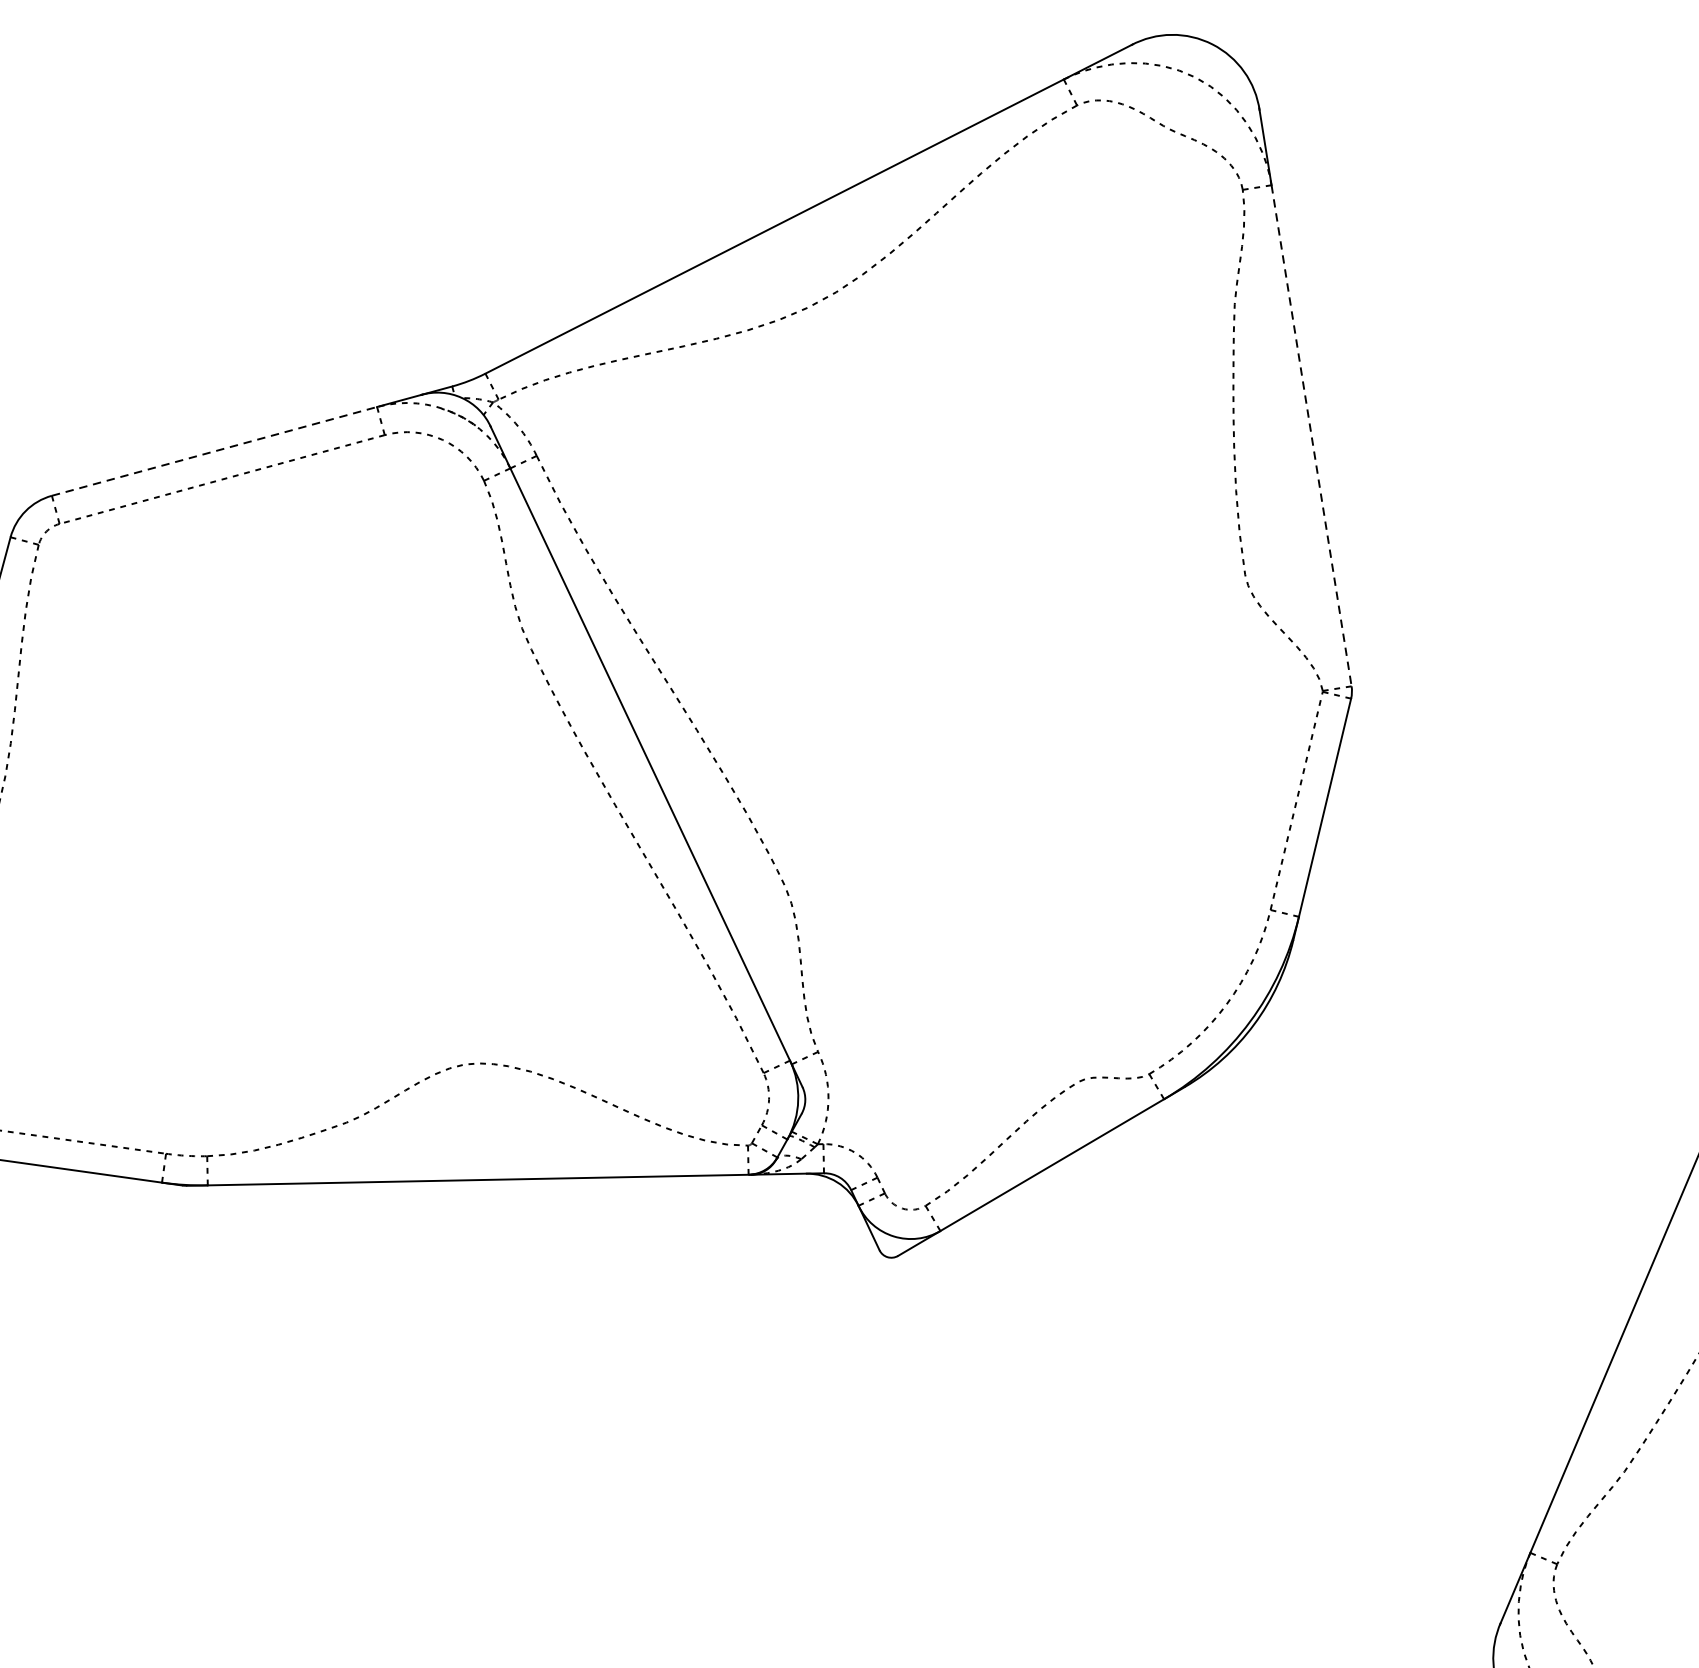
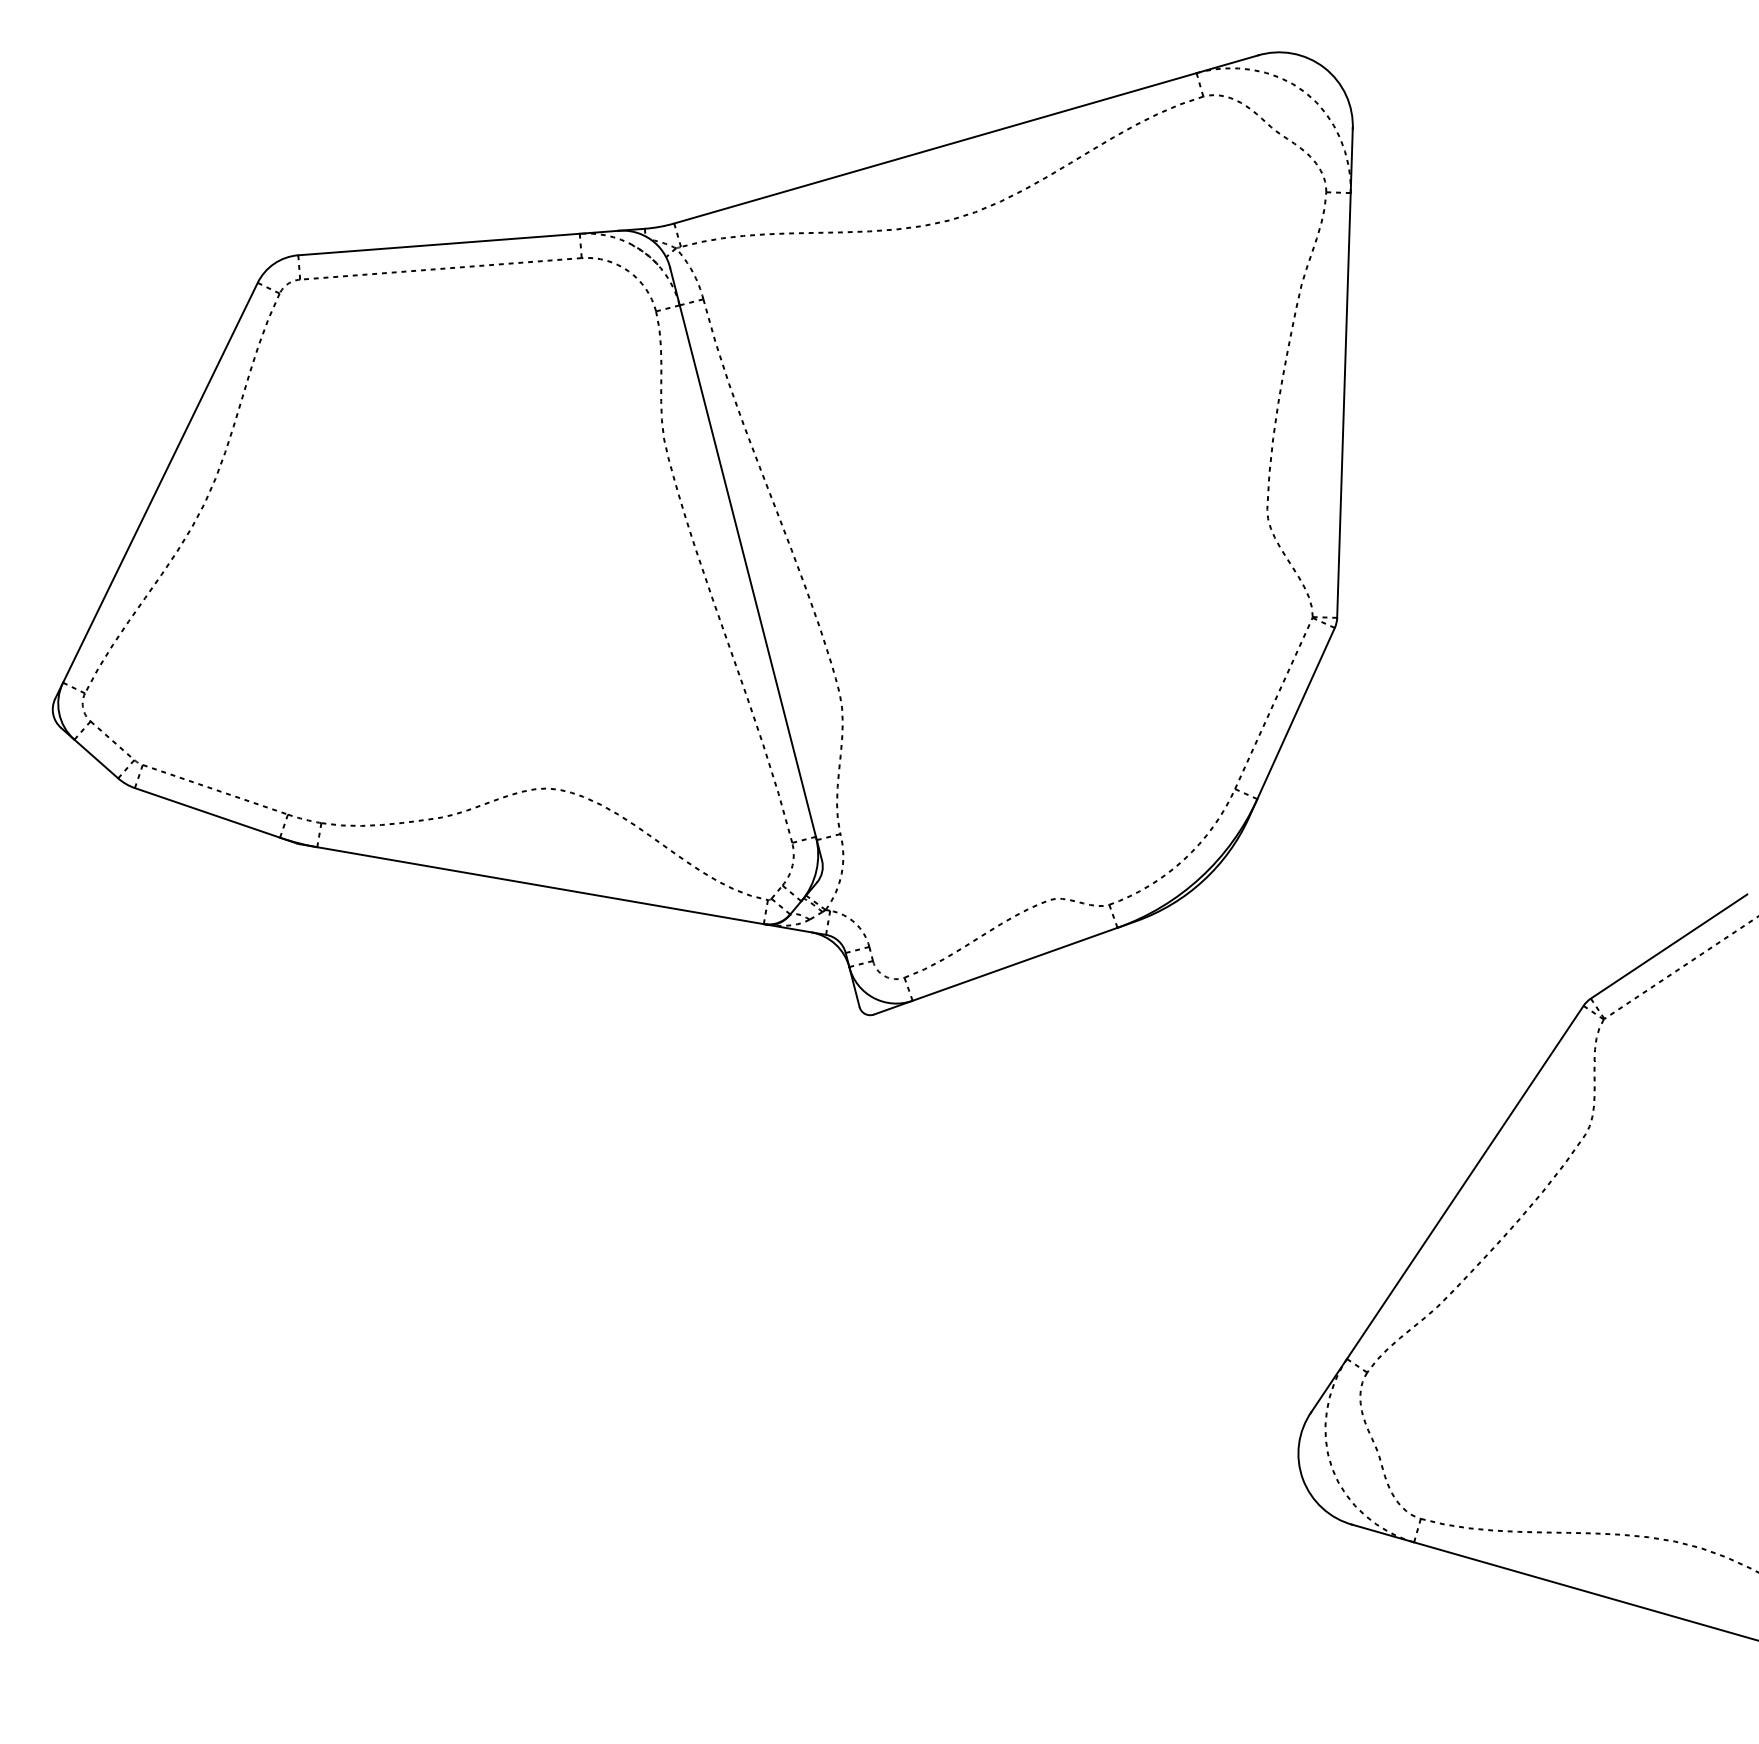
line: (1311, 435) -> (1343, 405), dashed -> solid
line: (215, 451) -> (439, 244), dashed -> solid

